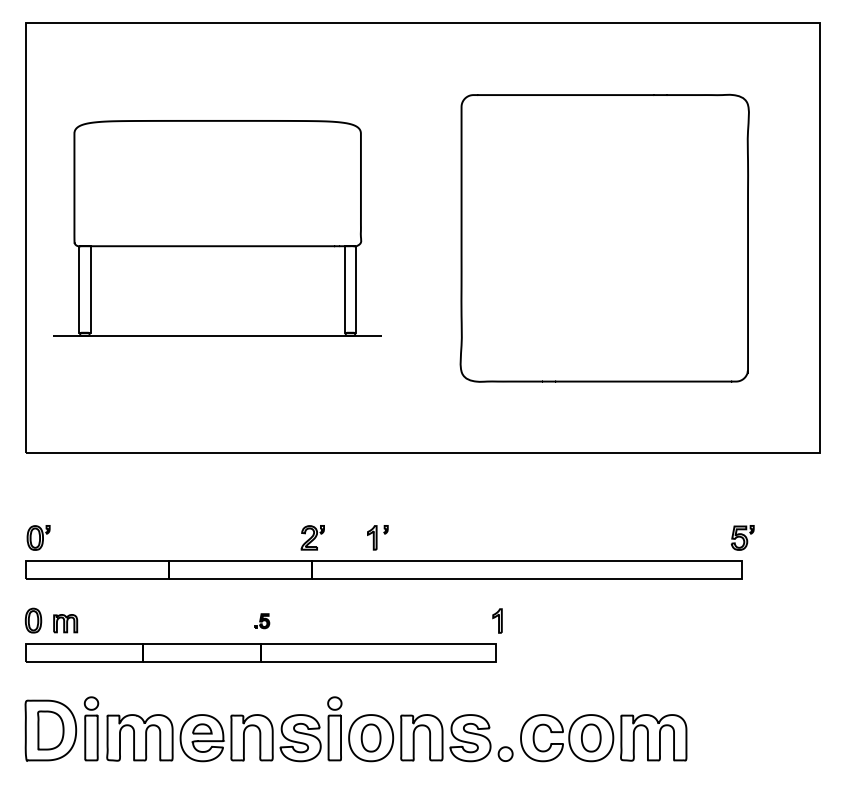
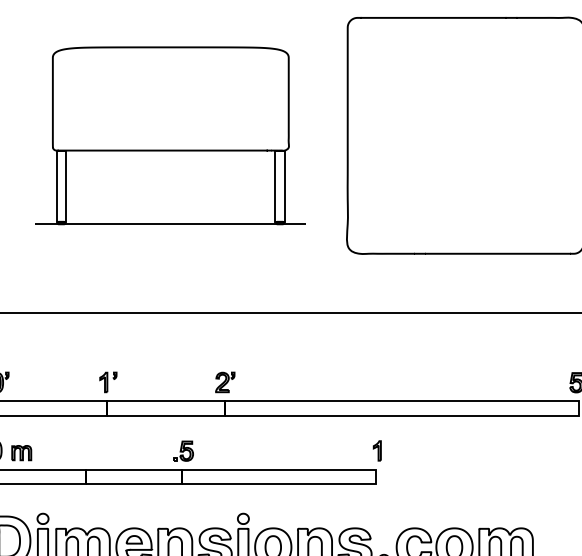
part: (217, 228) -> (170, 135), moved
part: (377, 537) -> (108, 382), moved
part: (262, 620) -> (183, 450), size x1.67

